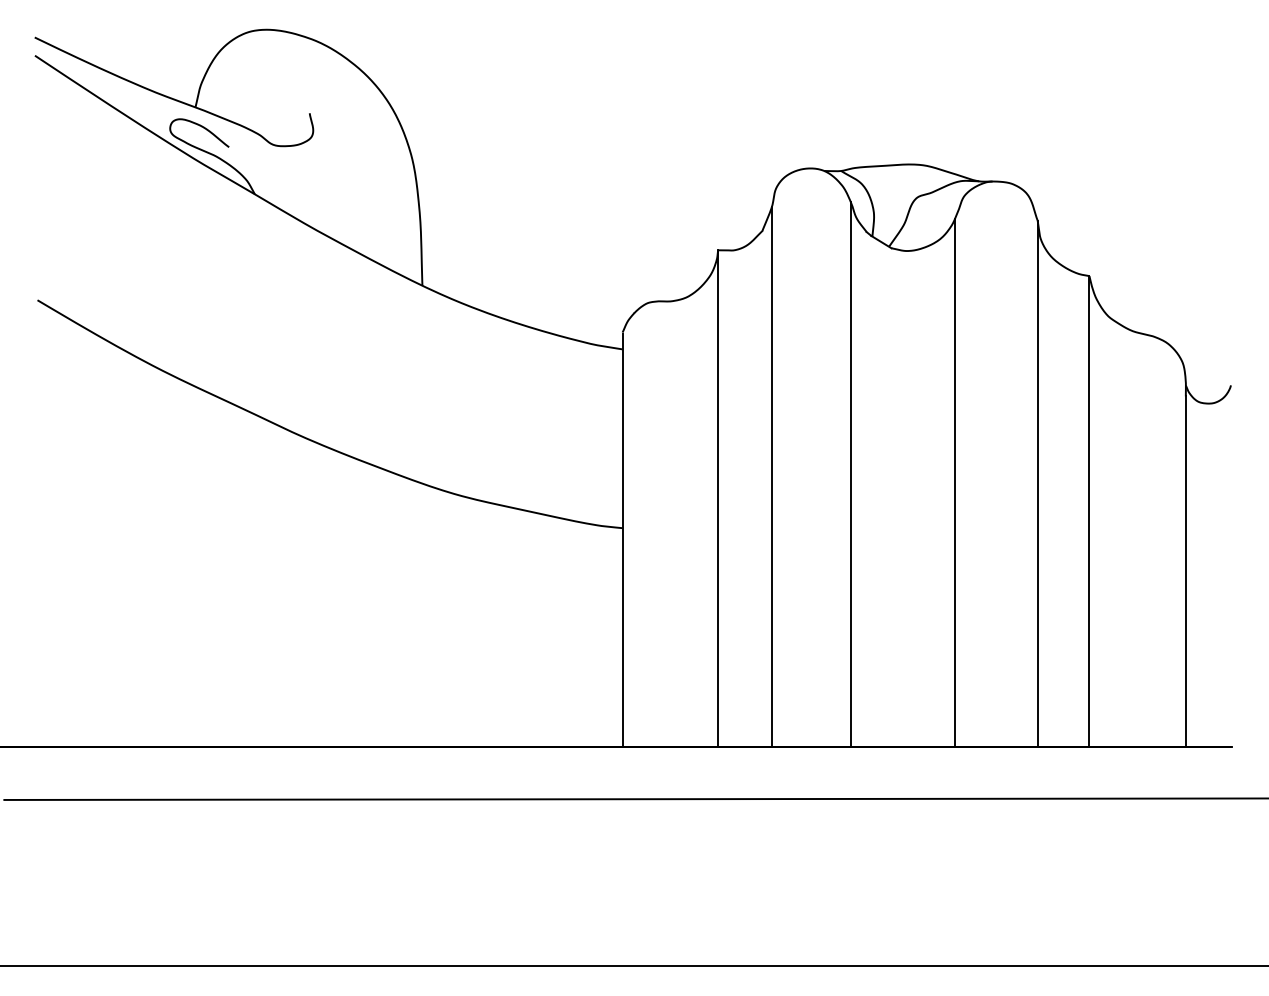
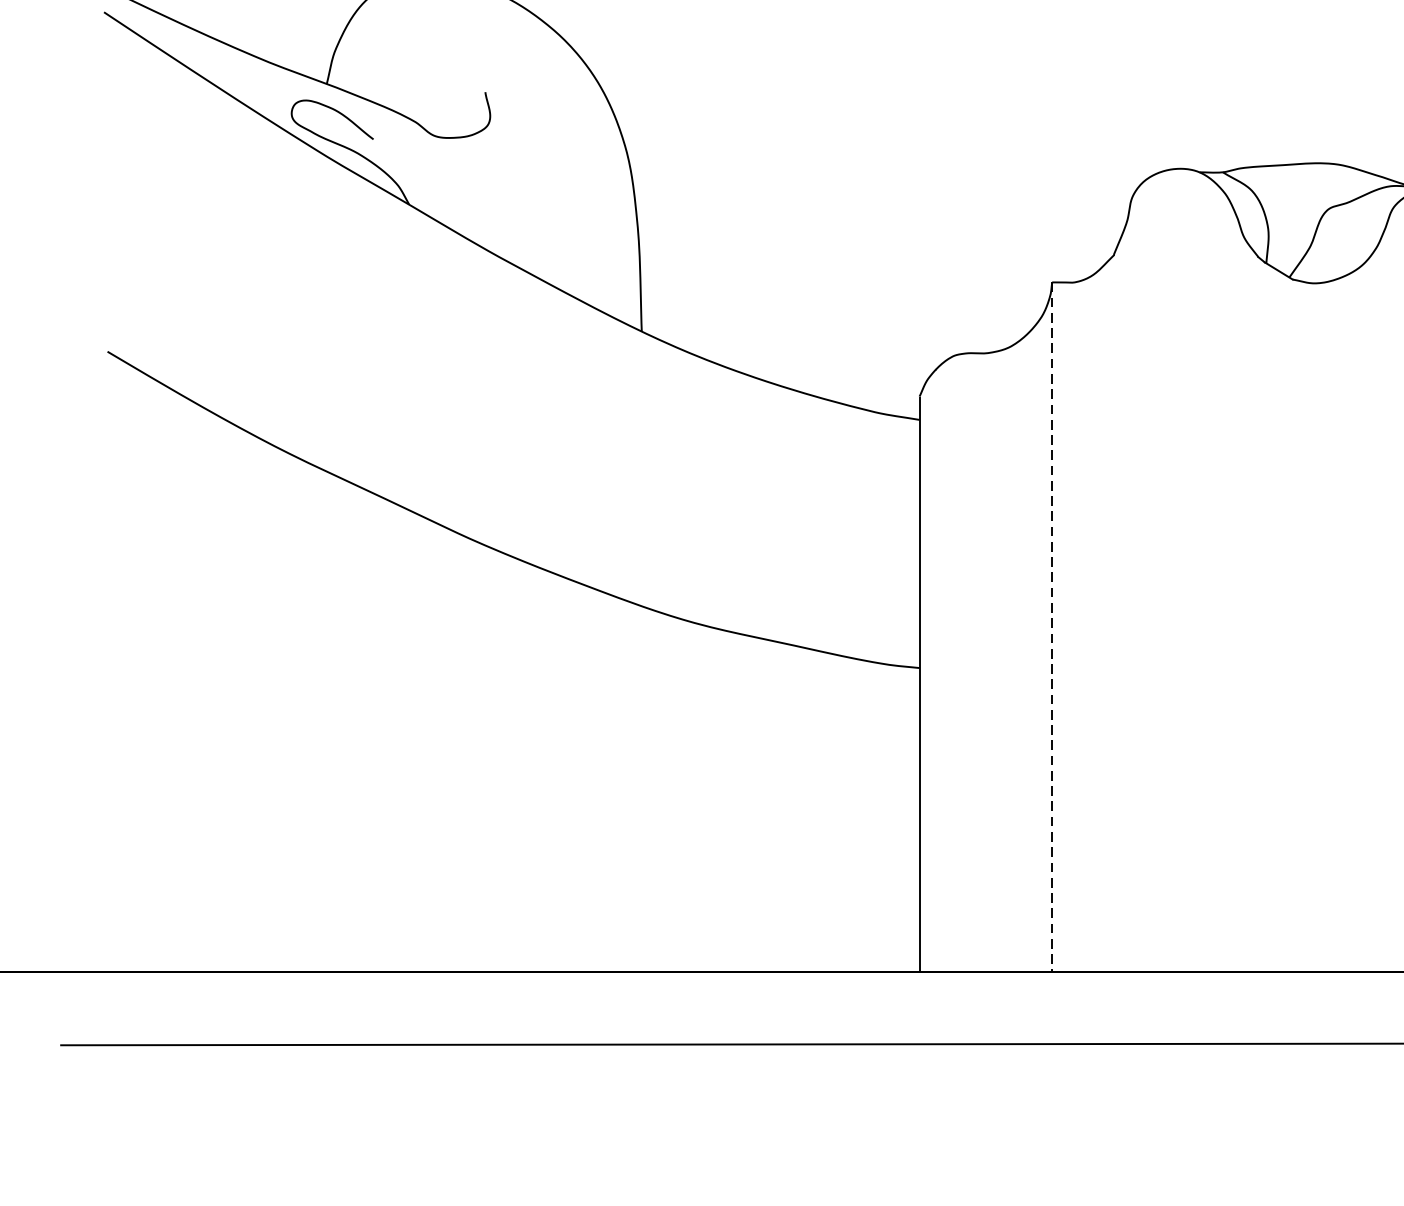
line: (850, 474) -> (1235, 593), removed
line: (772, 476) -> (1127, 596), removed
line: (955, 482) -> (1381, 604), removed
line: (718, 498) -> (1052, 626), solid -> dashed

